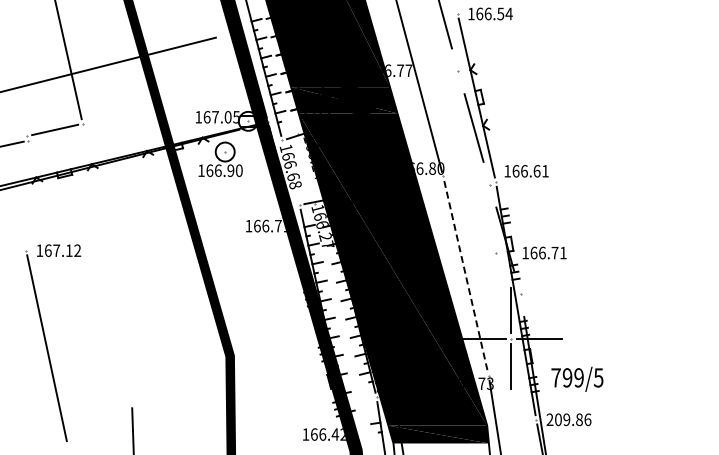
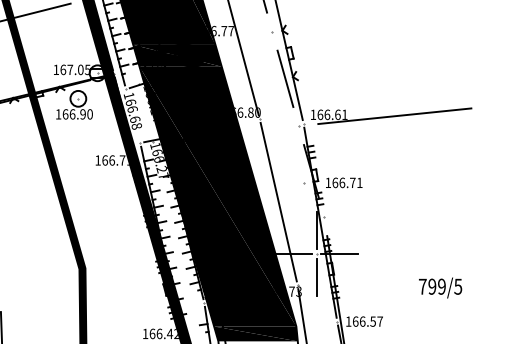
line: (605, 172) -> (394, 115), added
line: (466, 276) -> (279, 202), dashed -> solid
text: (577, 378) -> (440, 287), moved
text: (568, 419) -> (364, 321), 209.86 -> 166.57

